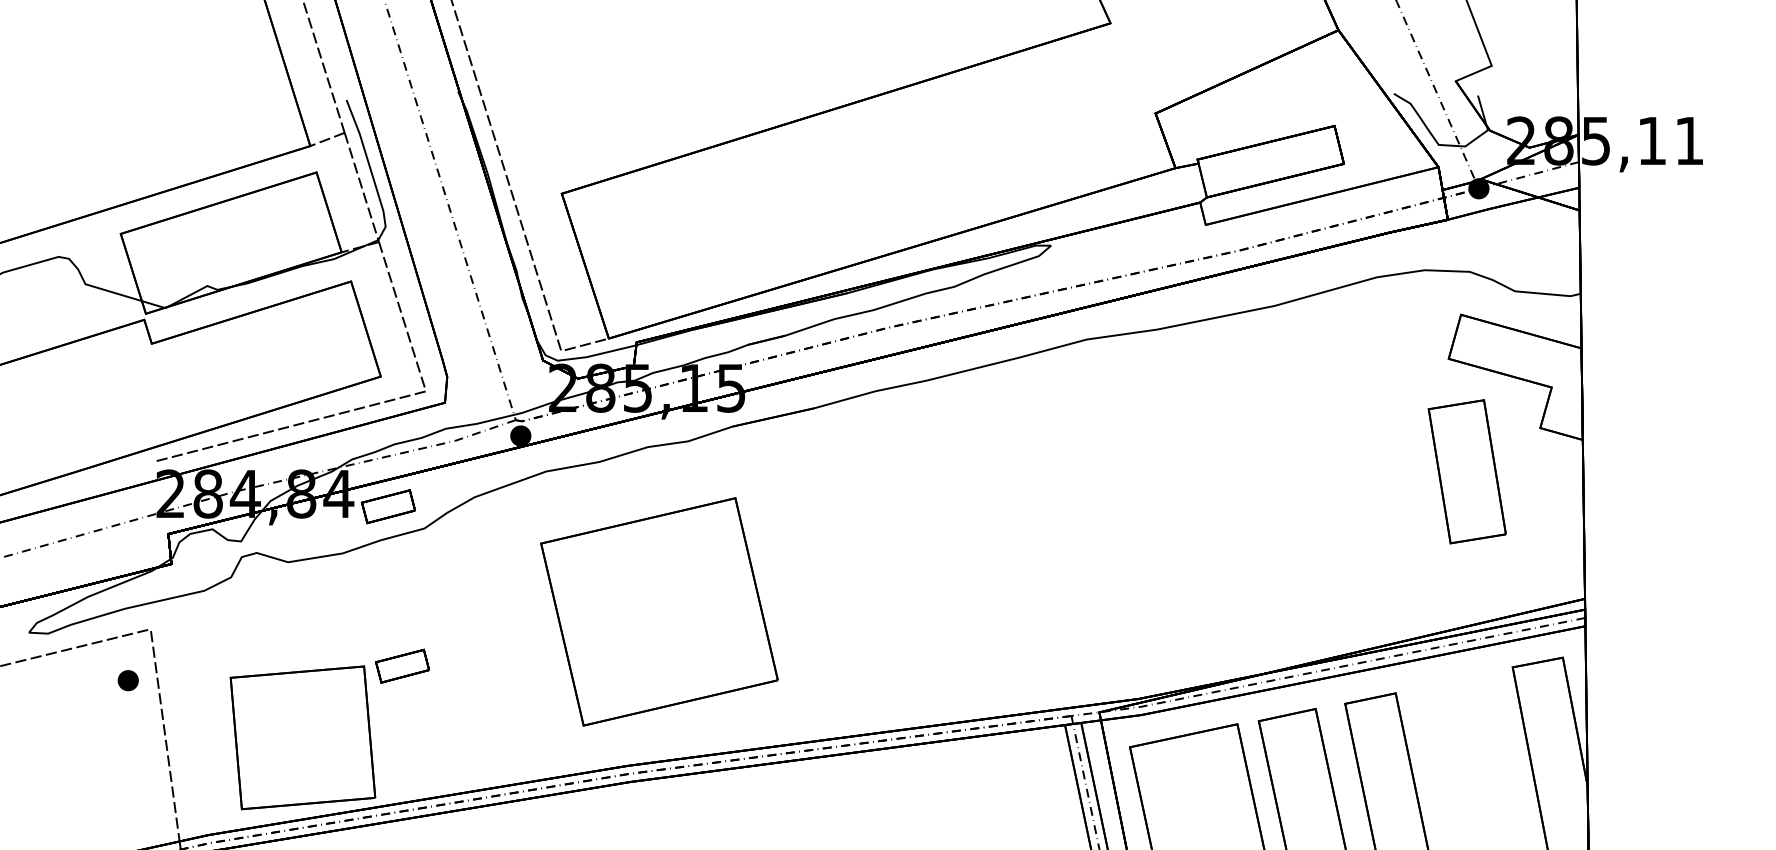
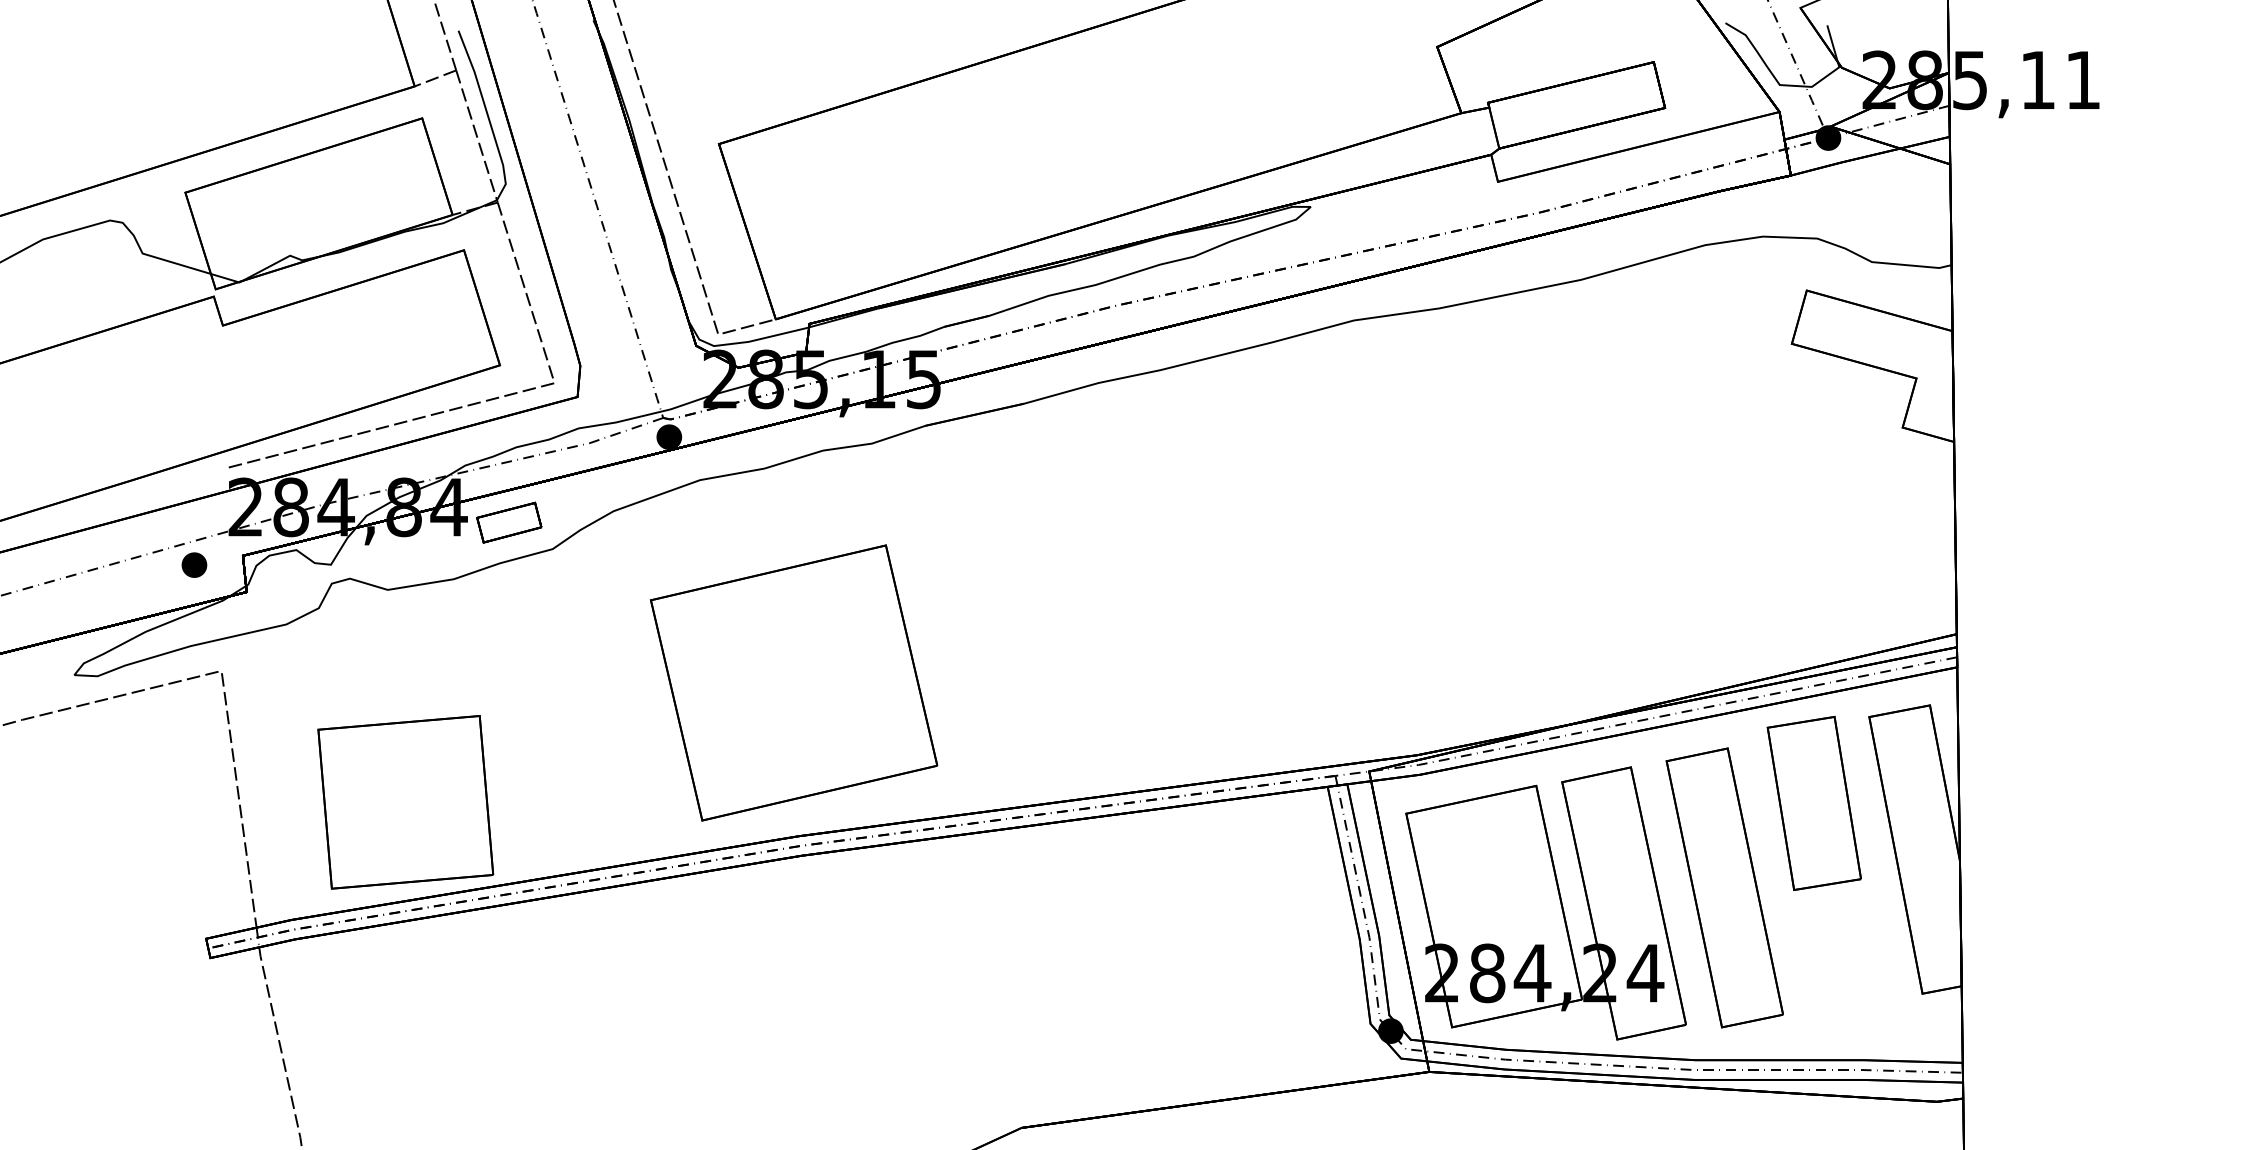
part: (1466, 470) -> (1813, 802), moved
part: (659, 611) -> (793, 682), moved
part: (402, 666) -> (526, 715), removed
part: (128, 680) -> (194, 564), moved

